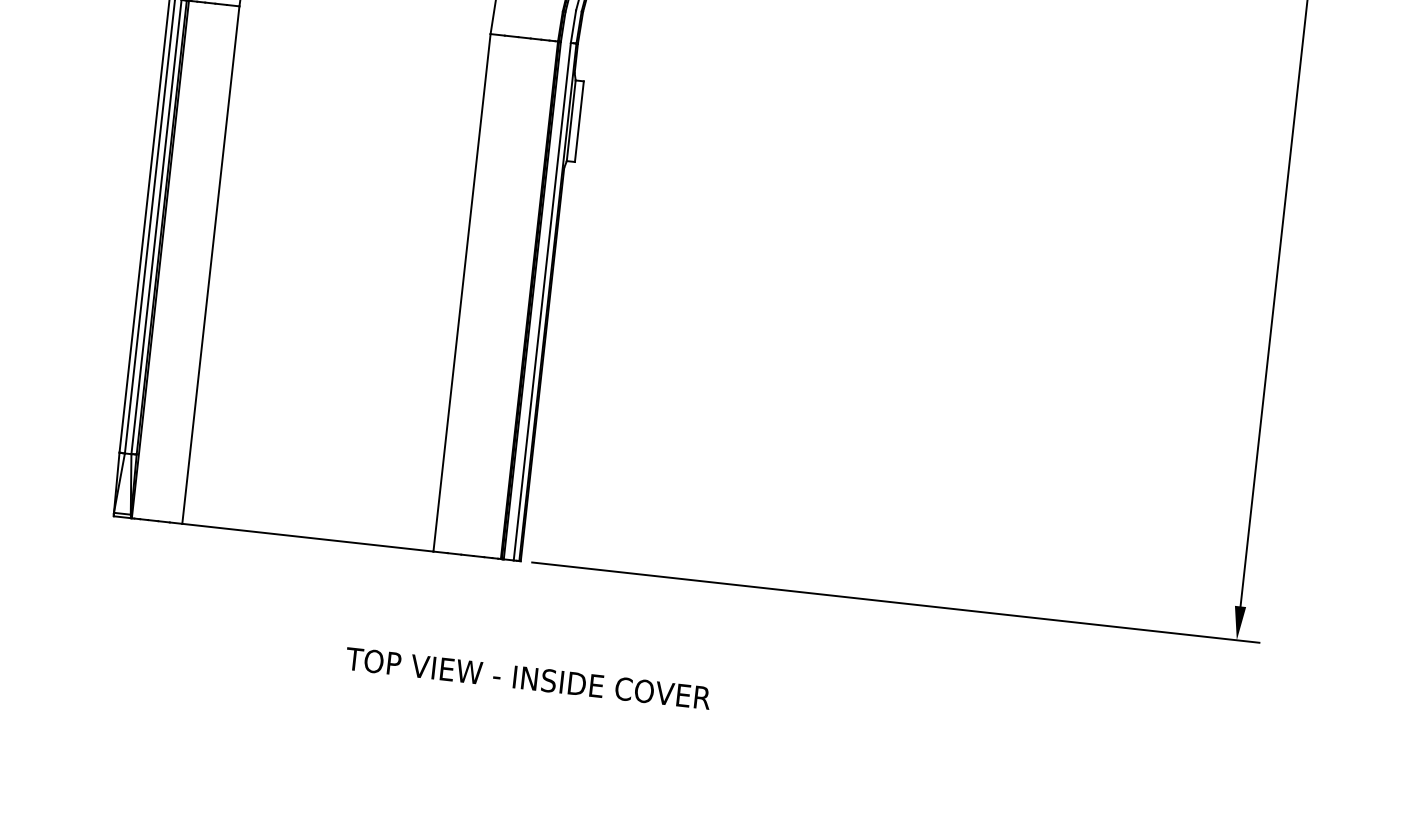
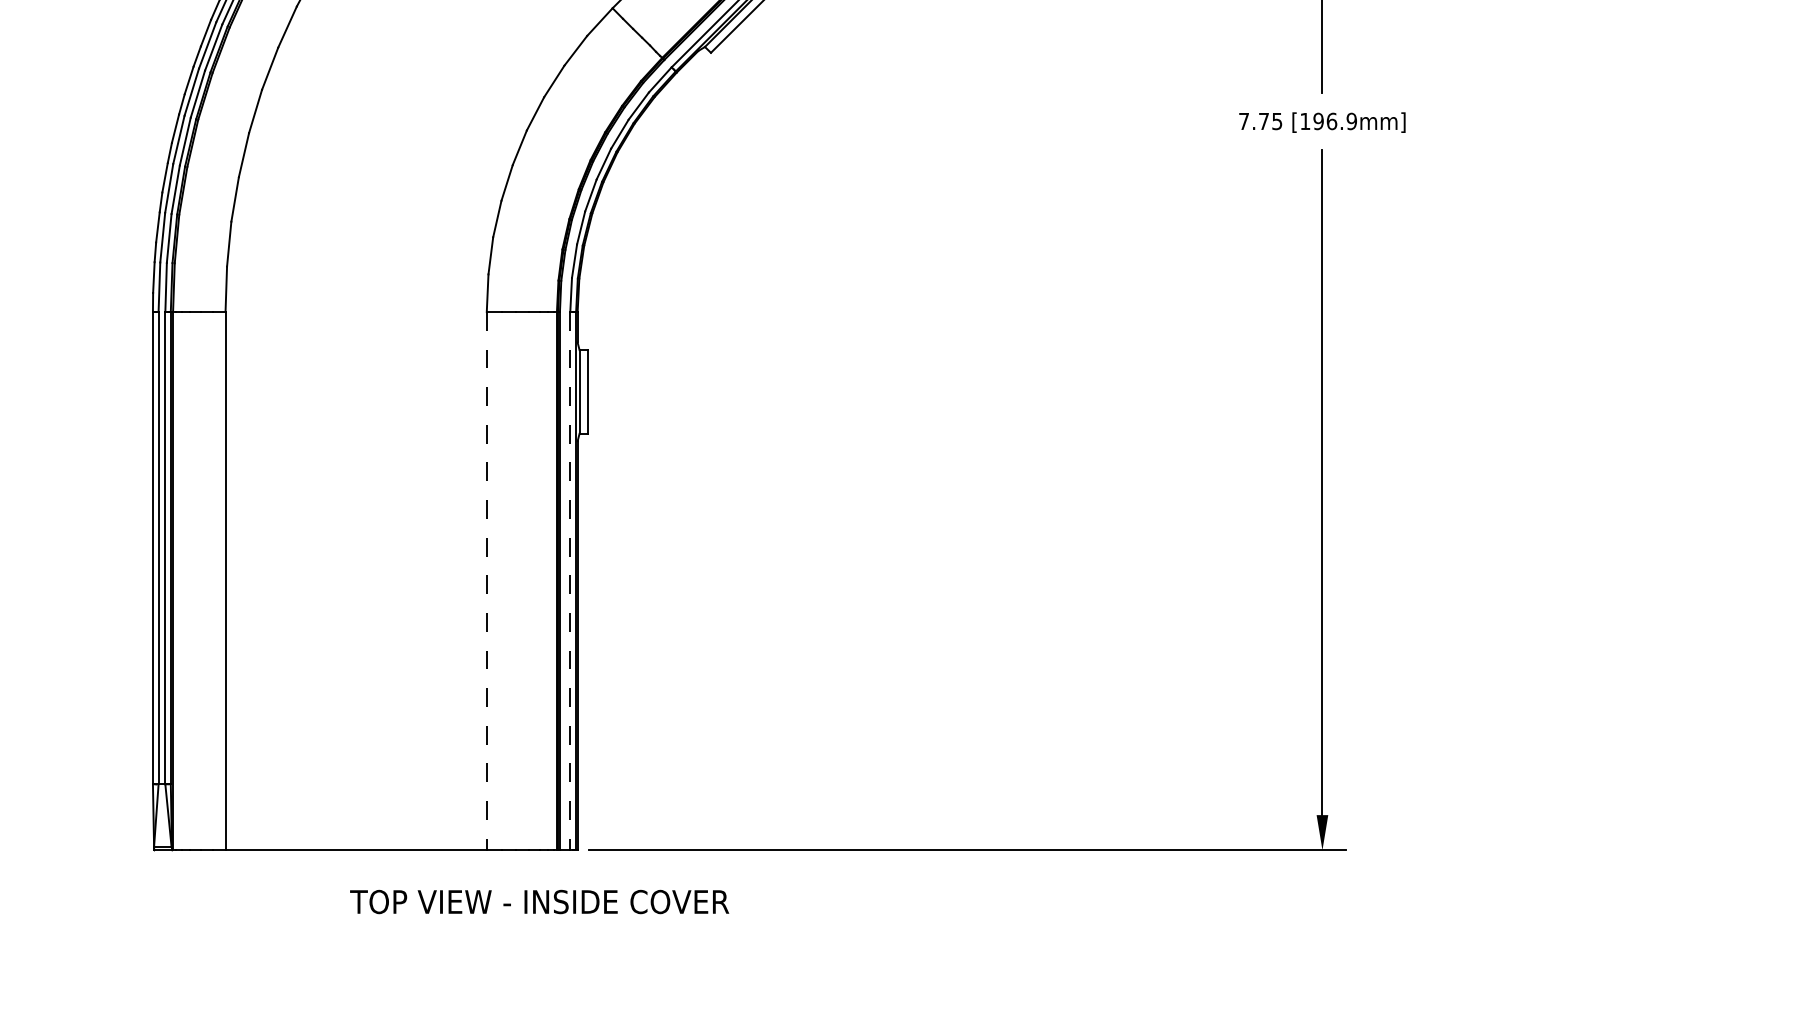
line: (461, 293) -> (486, 581), solid -> dashed
line: (542, 302) -> (570, 581), solid -> dashed
text: (528, 678) -> (539, 901), moved

